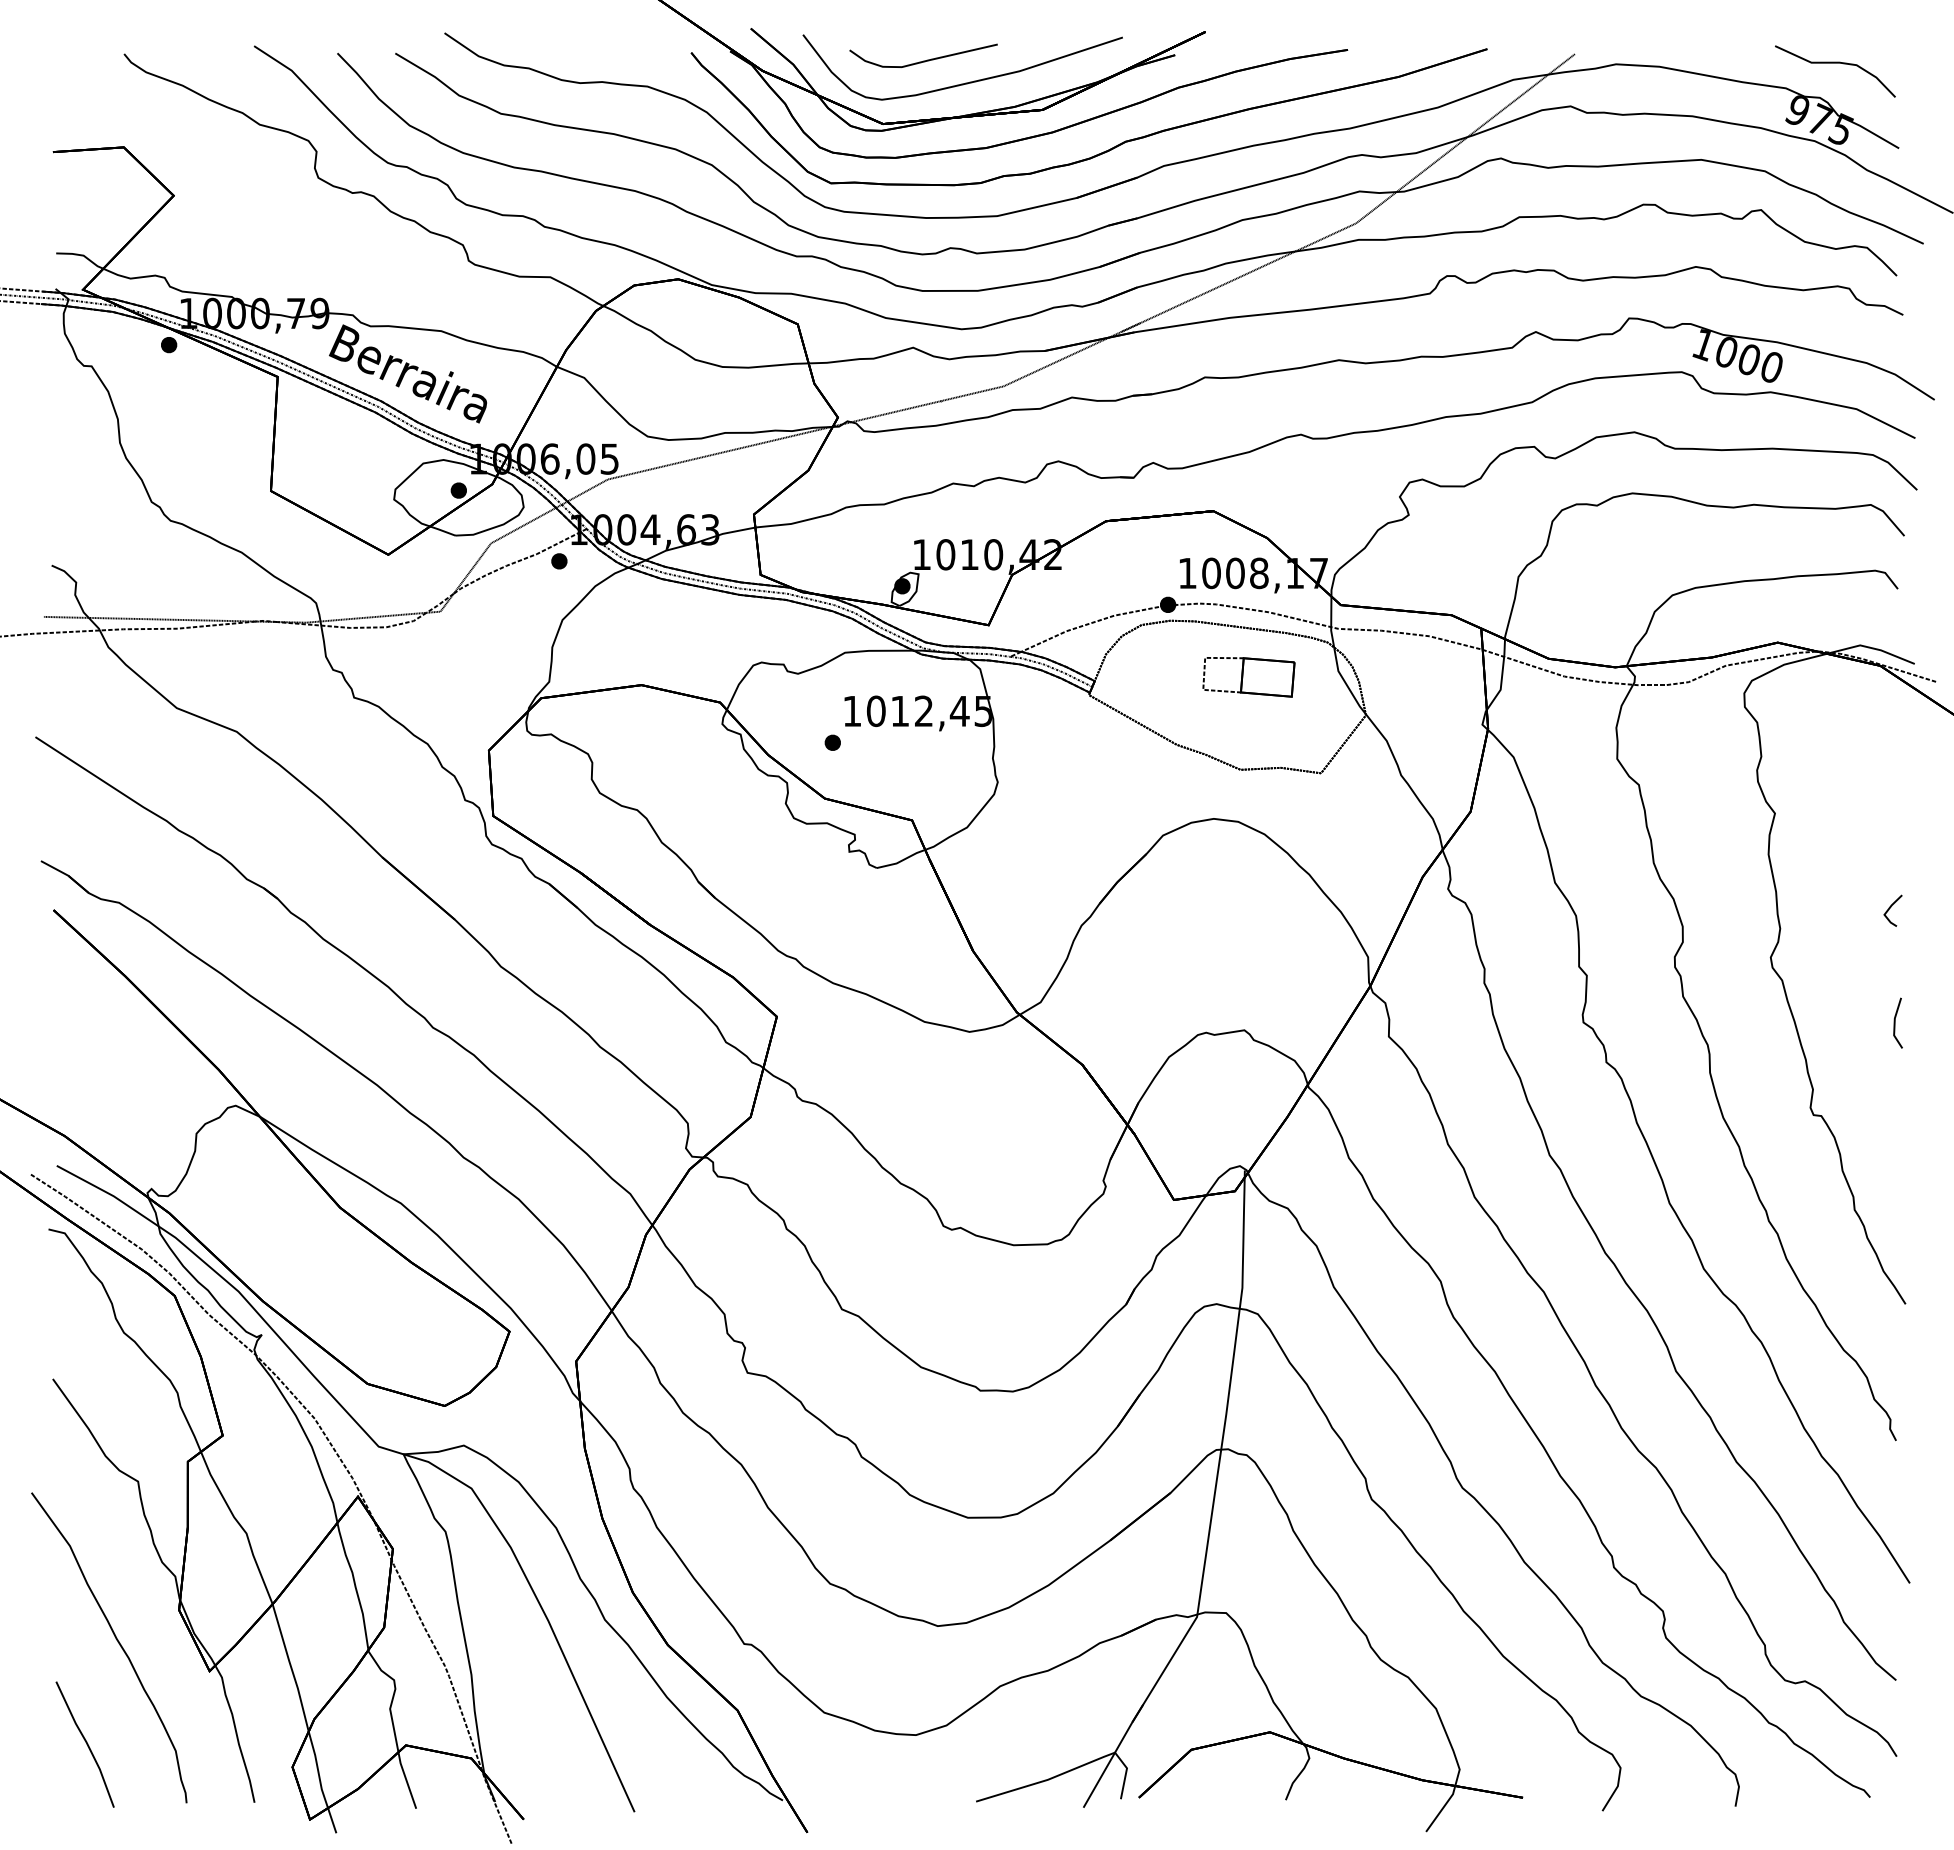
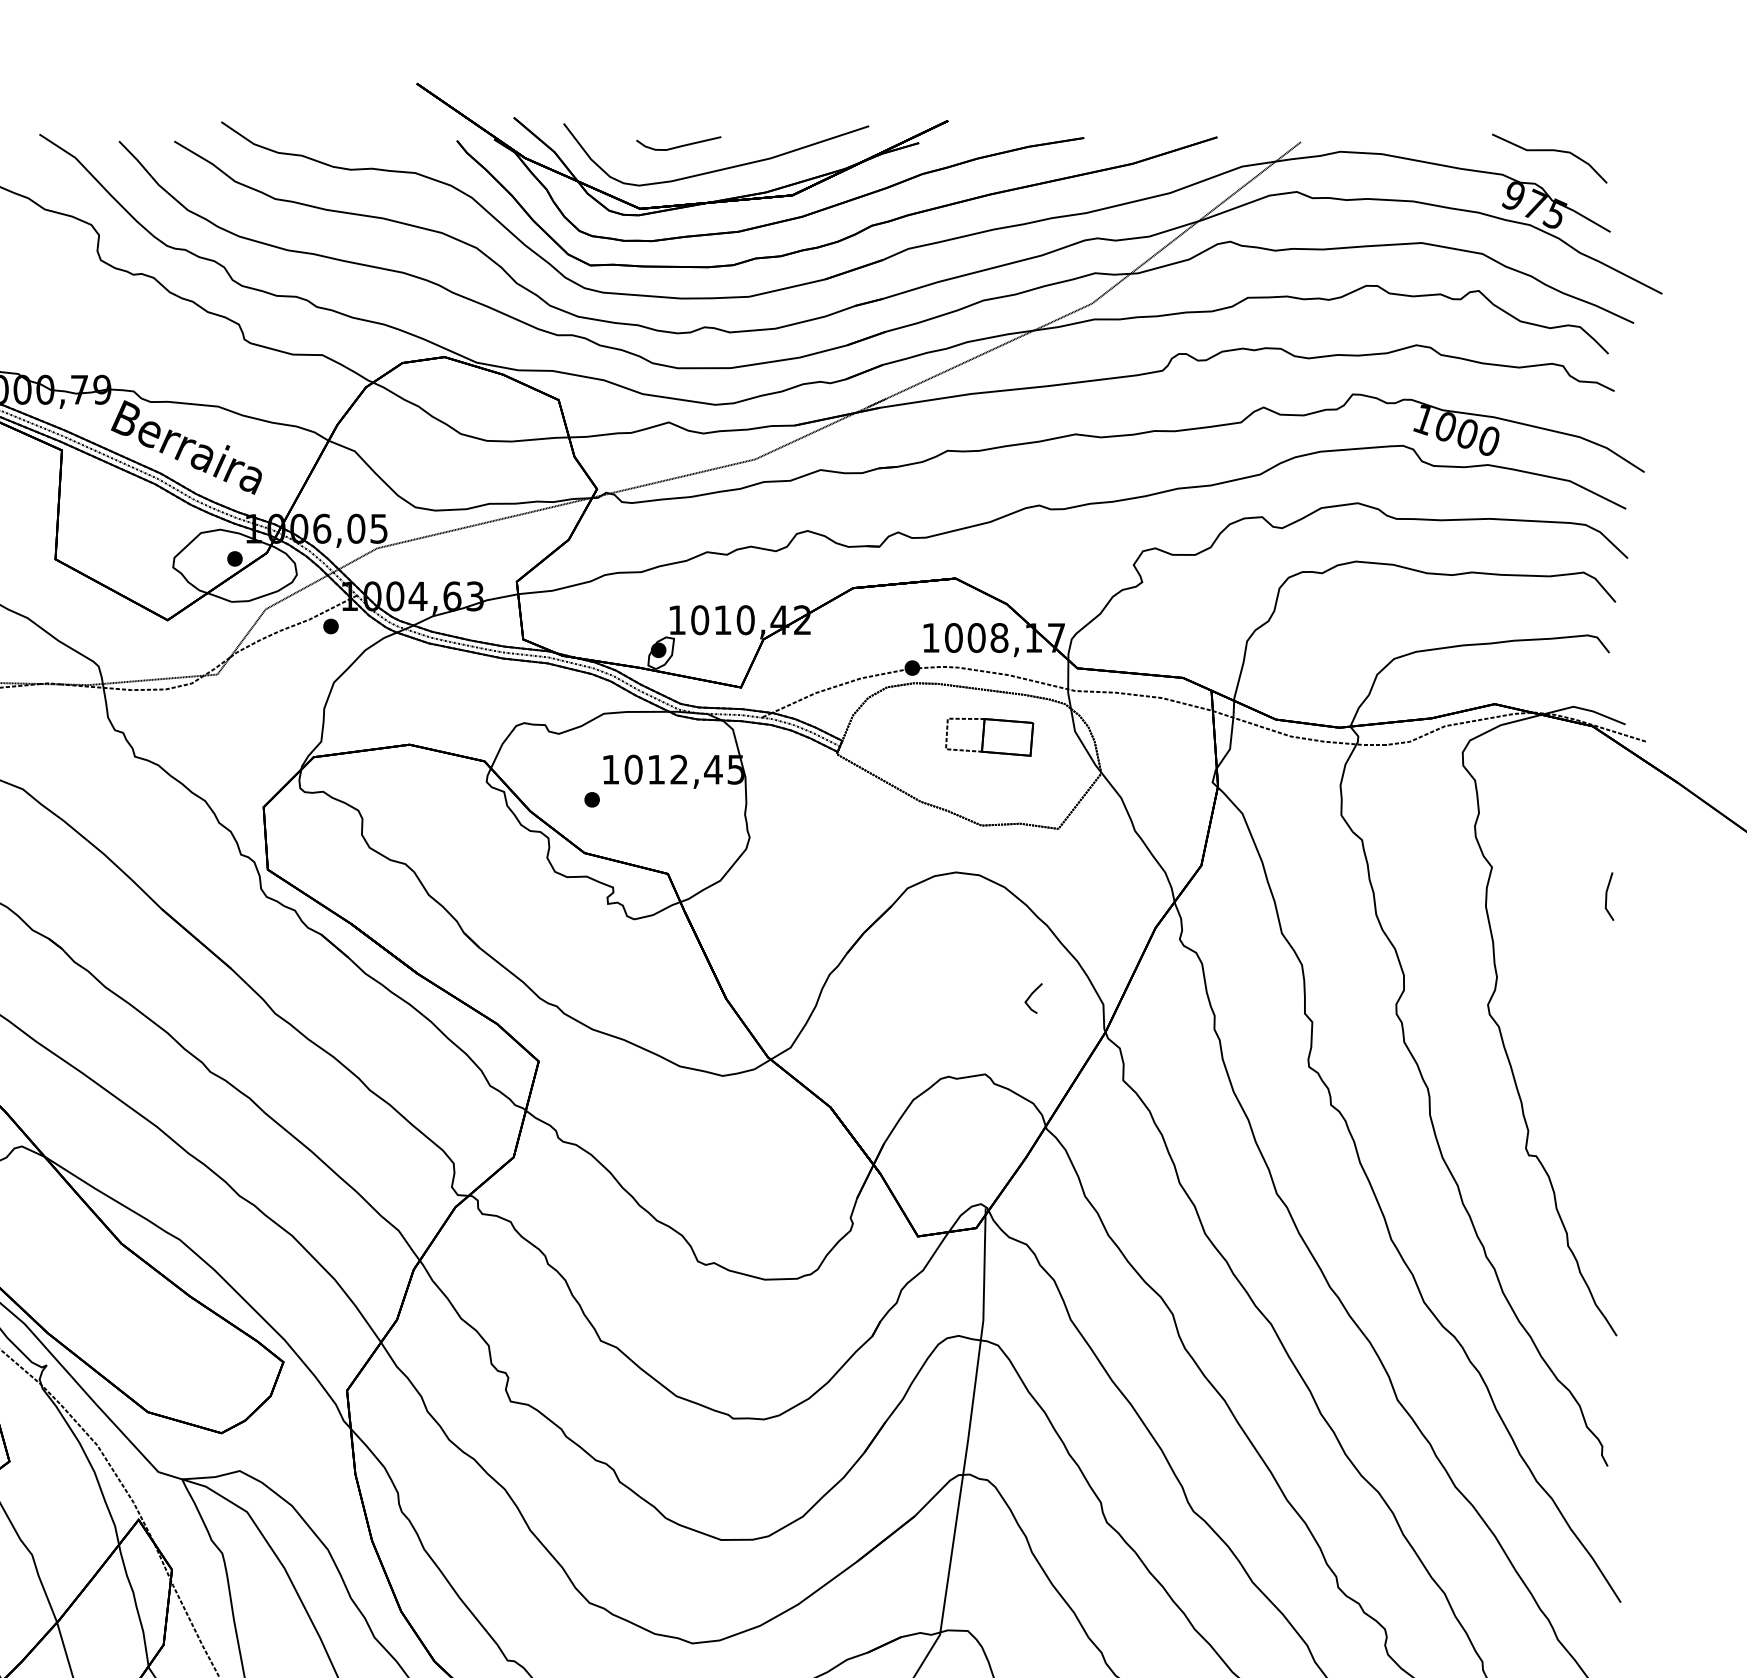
part: (923, 55) -> (678, 143), size x0.6
line: (1890, 908) -> (1031, 996), moved
line: (1895, 1022) -> (1607, 895), moved

